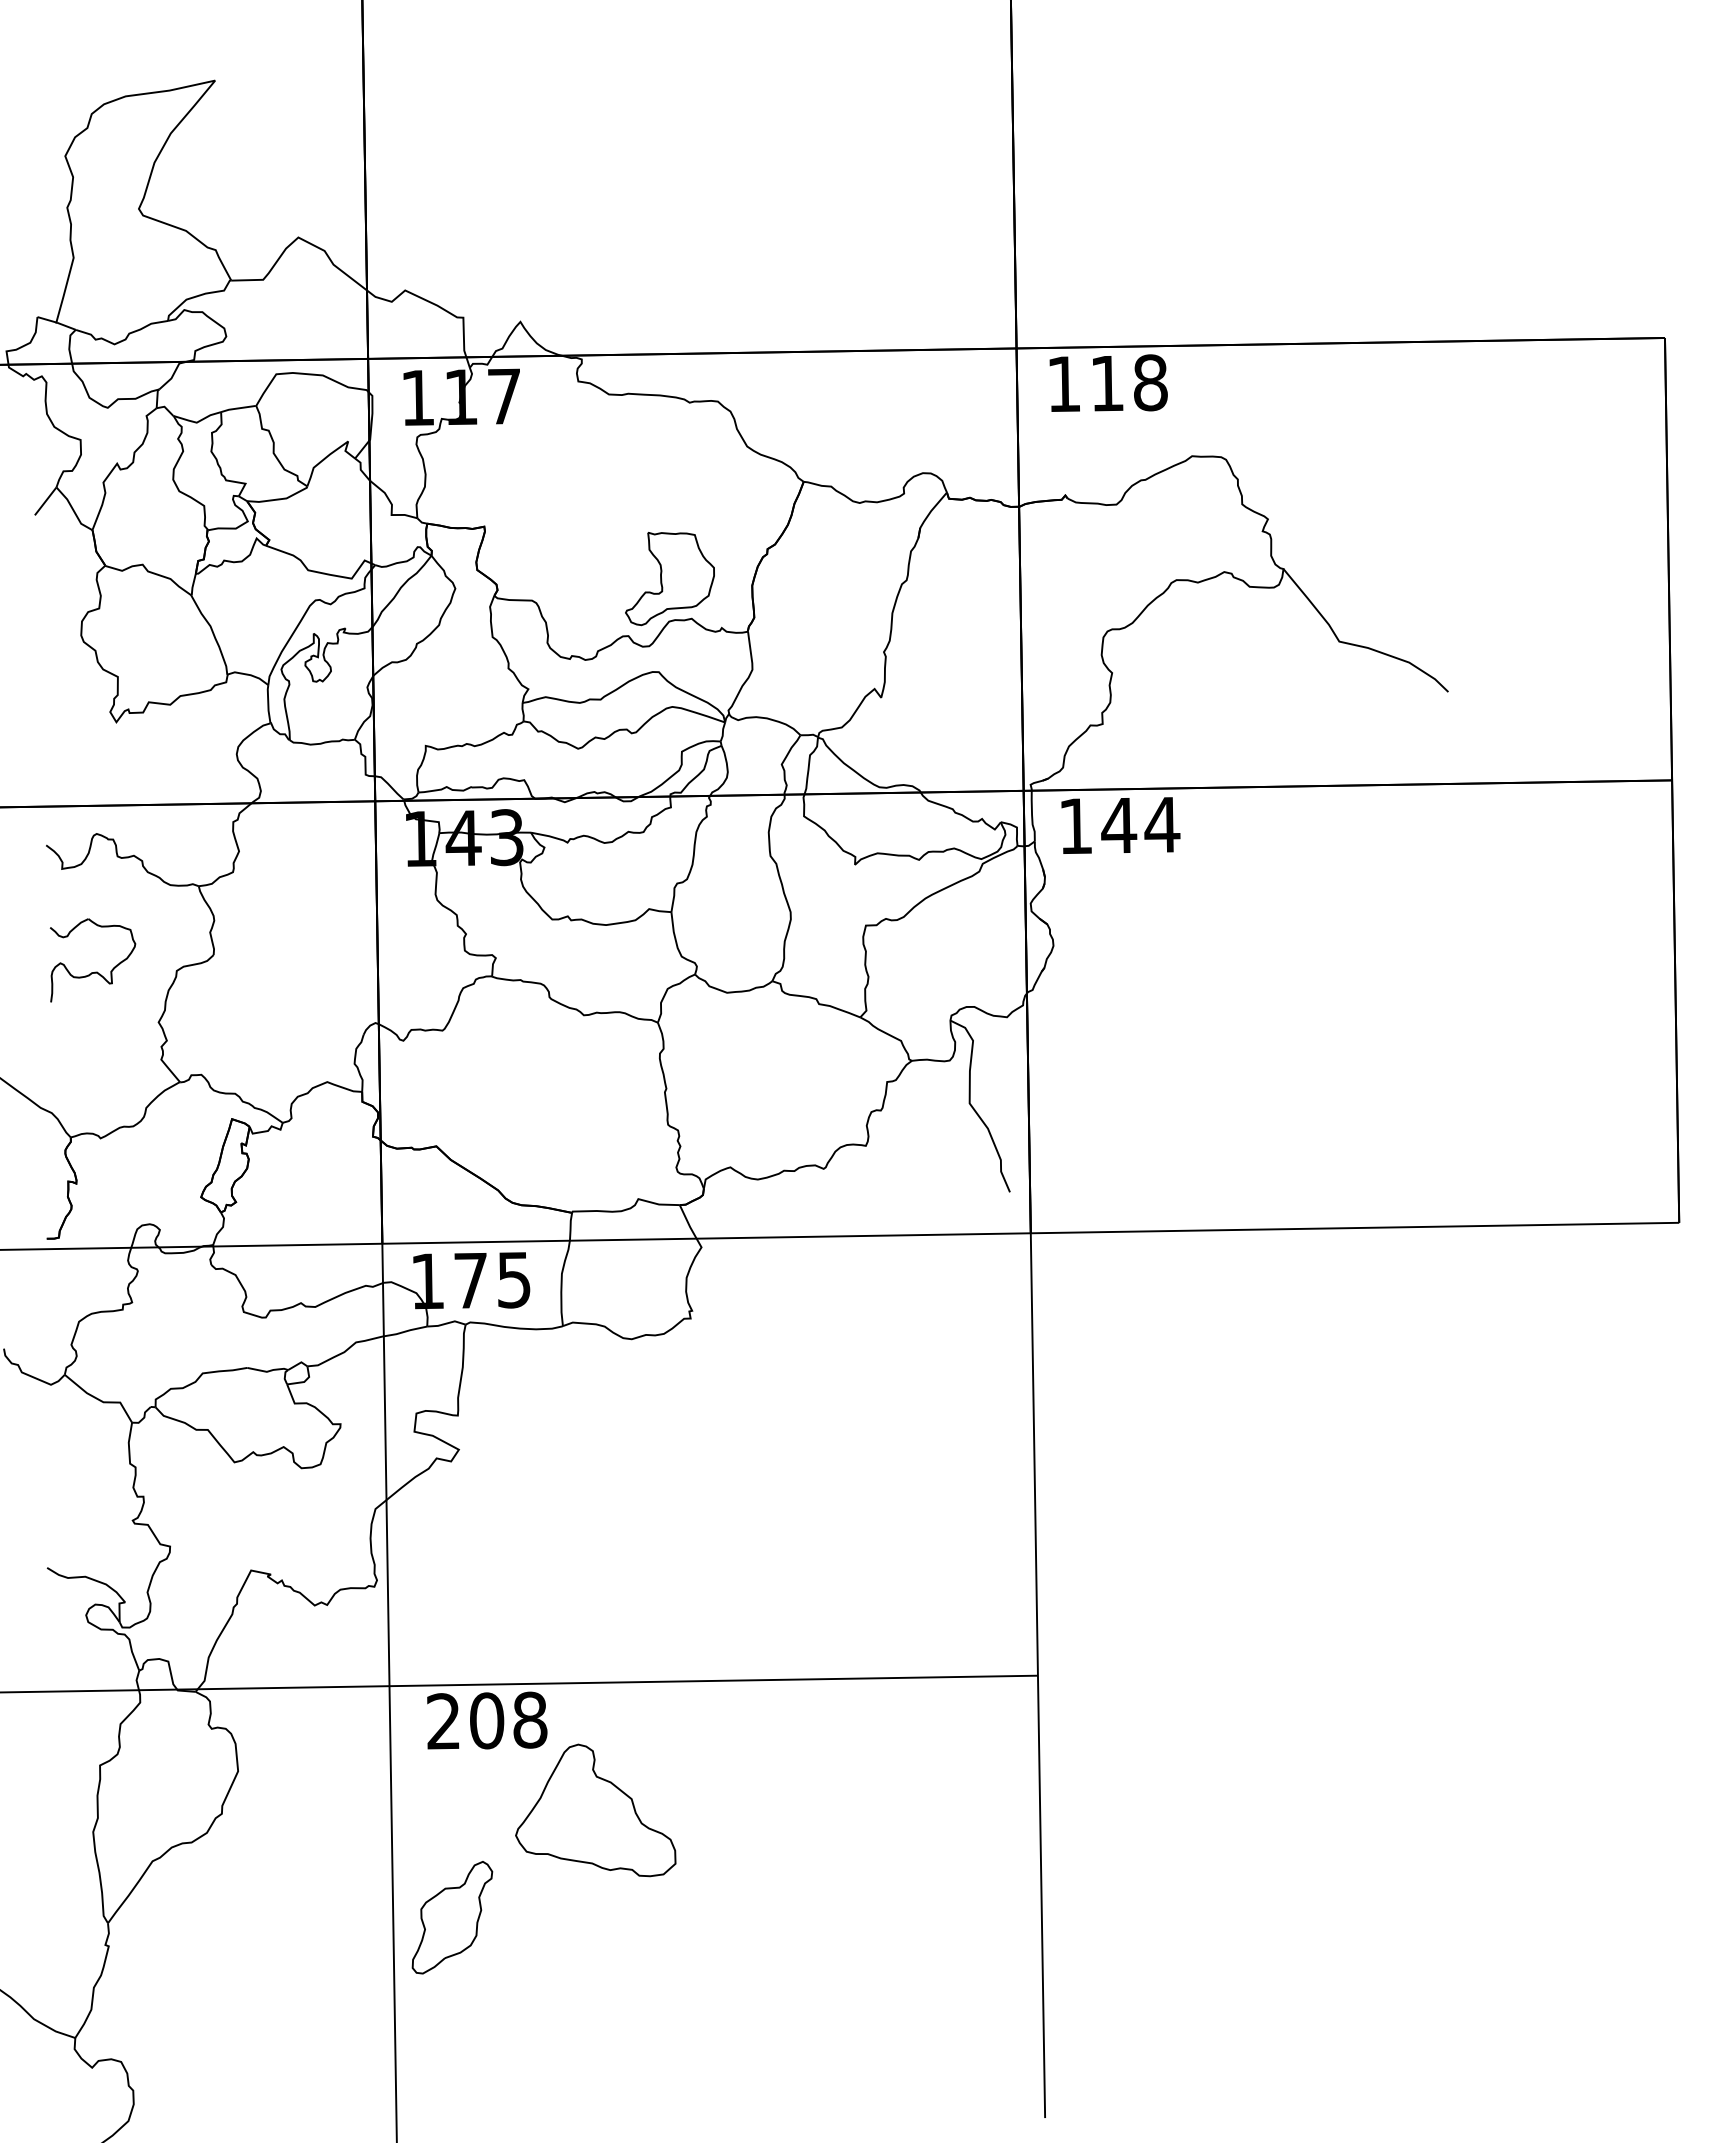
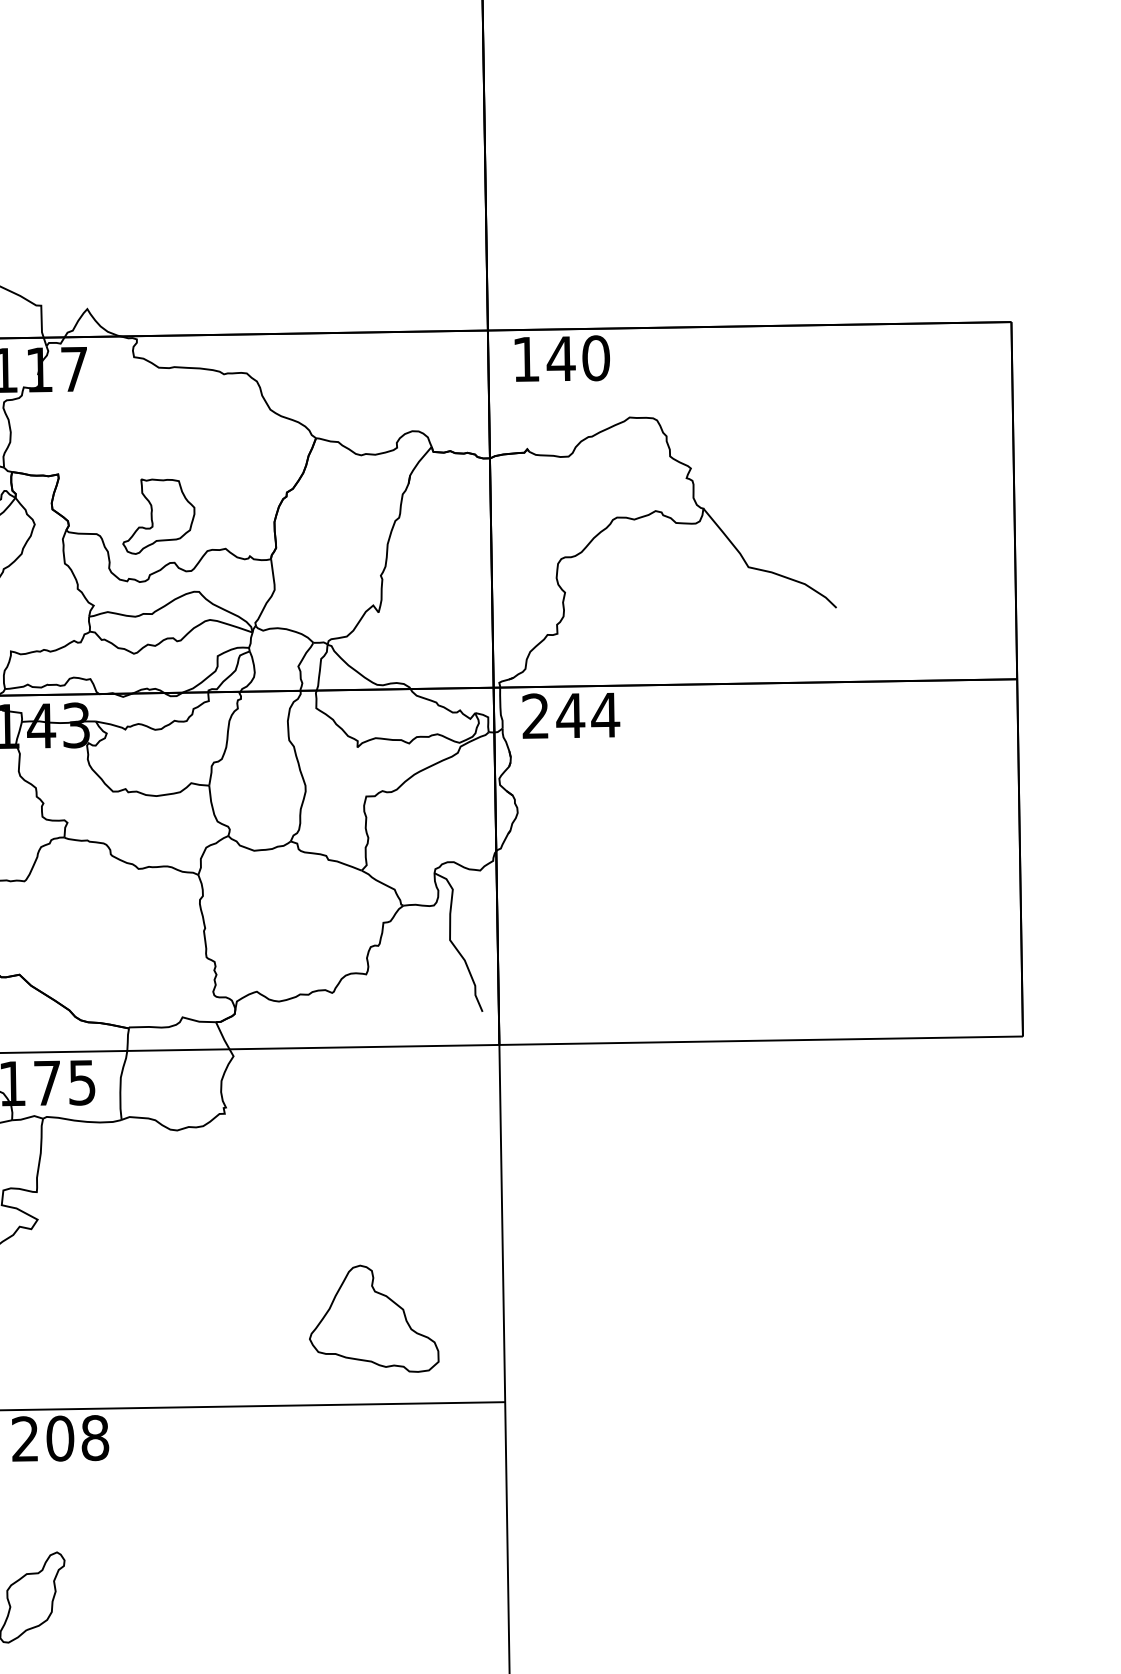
text: (1128, 382) -> (578, 358), 118 -> 140
part: (669, 579) -> (158, 517), moved
text: (1075, 825) -> (535, 715), 144 -> 244
part: (595, 1810) -> (374, 1318), moved

